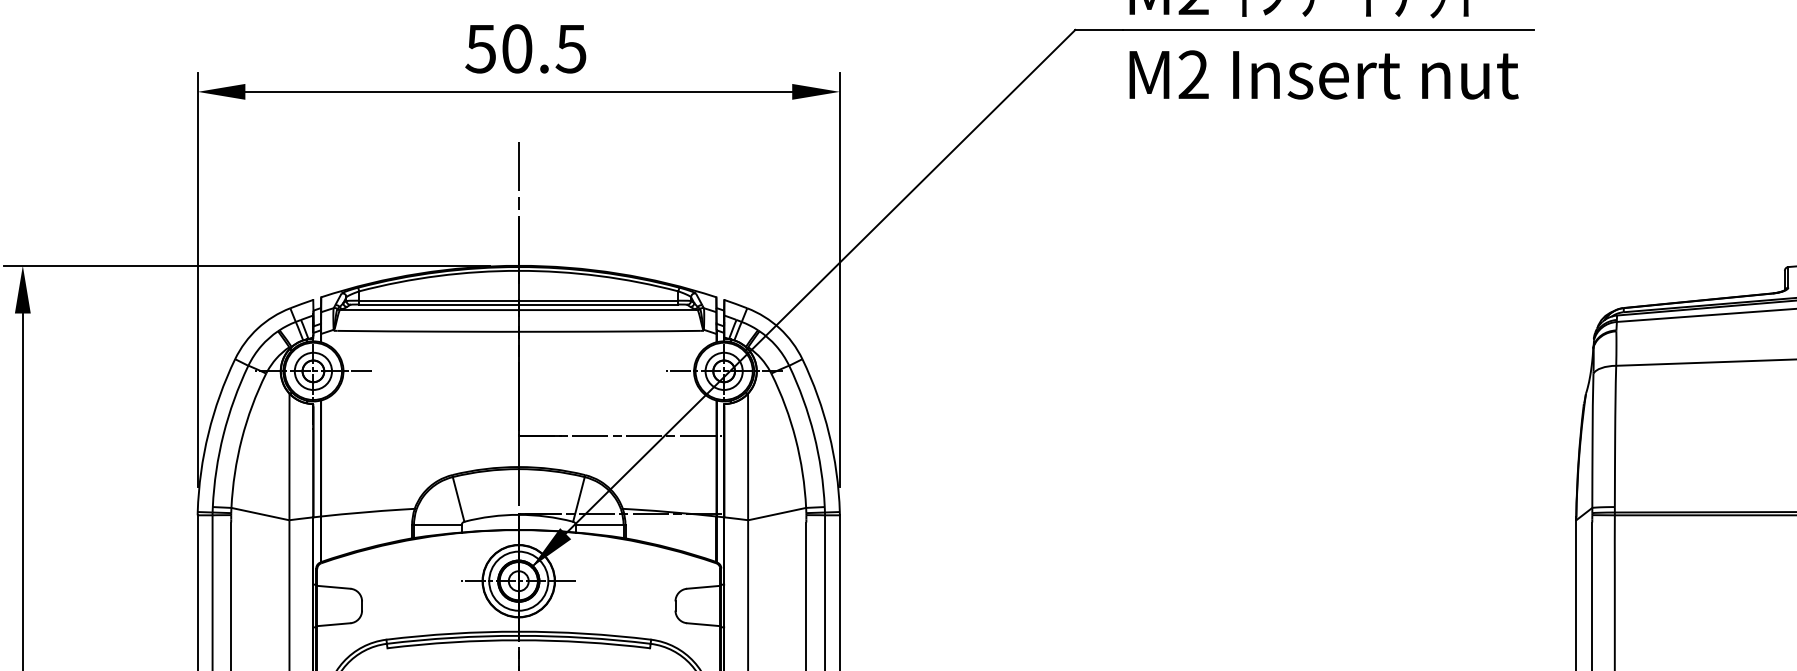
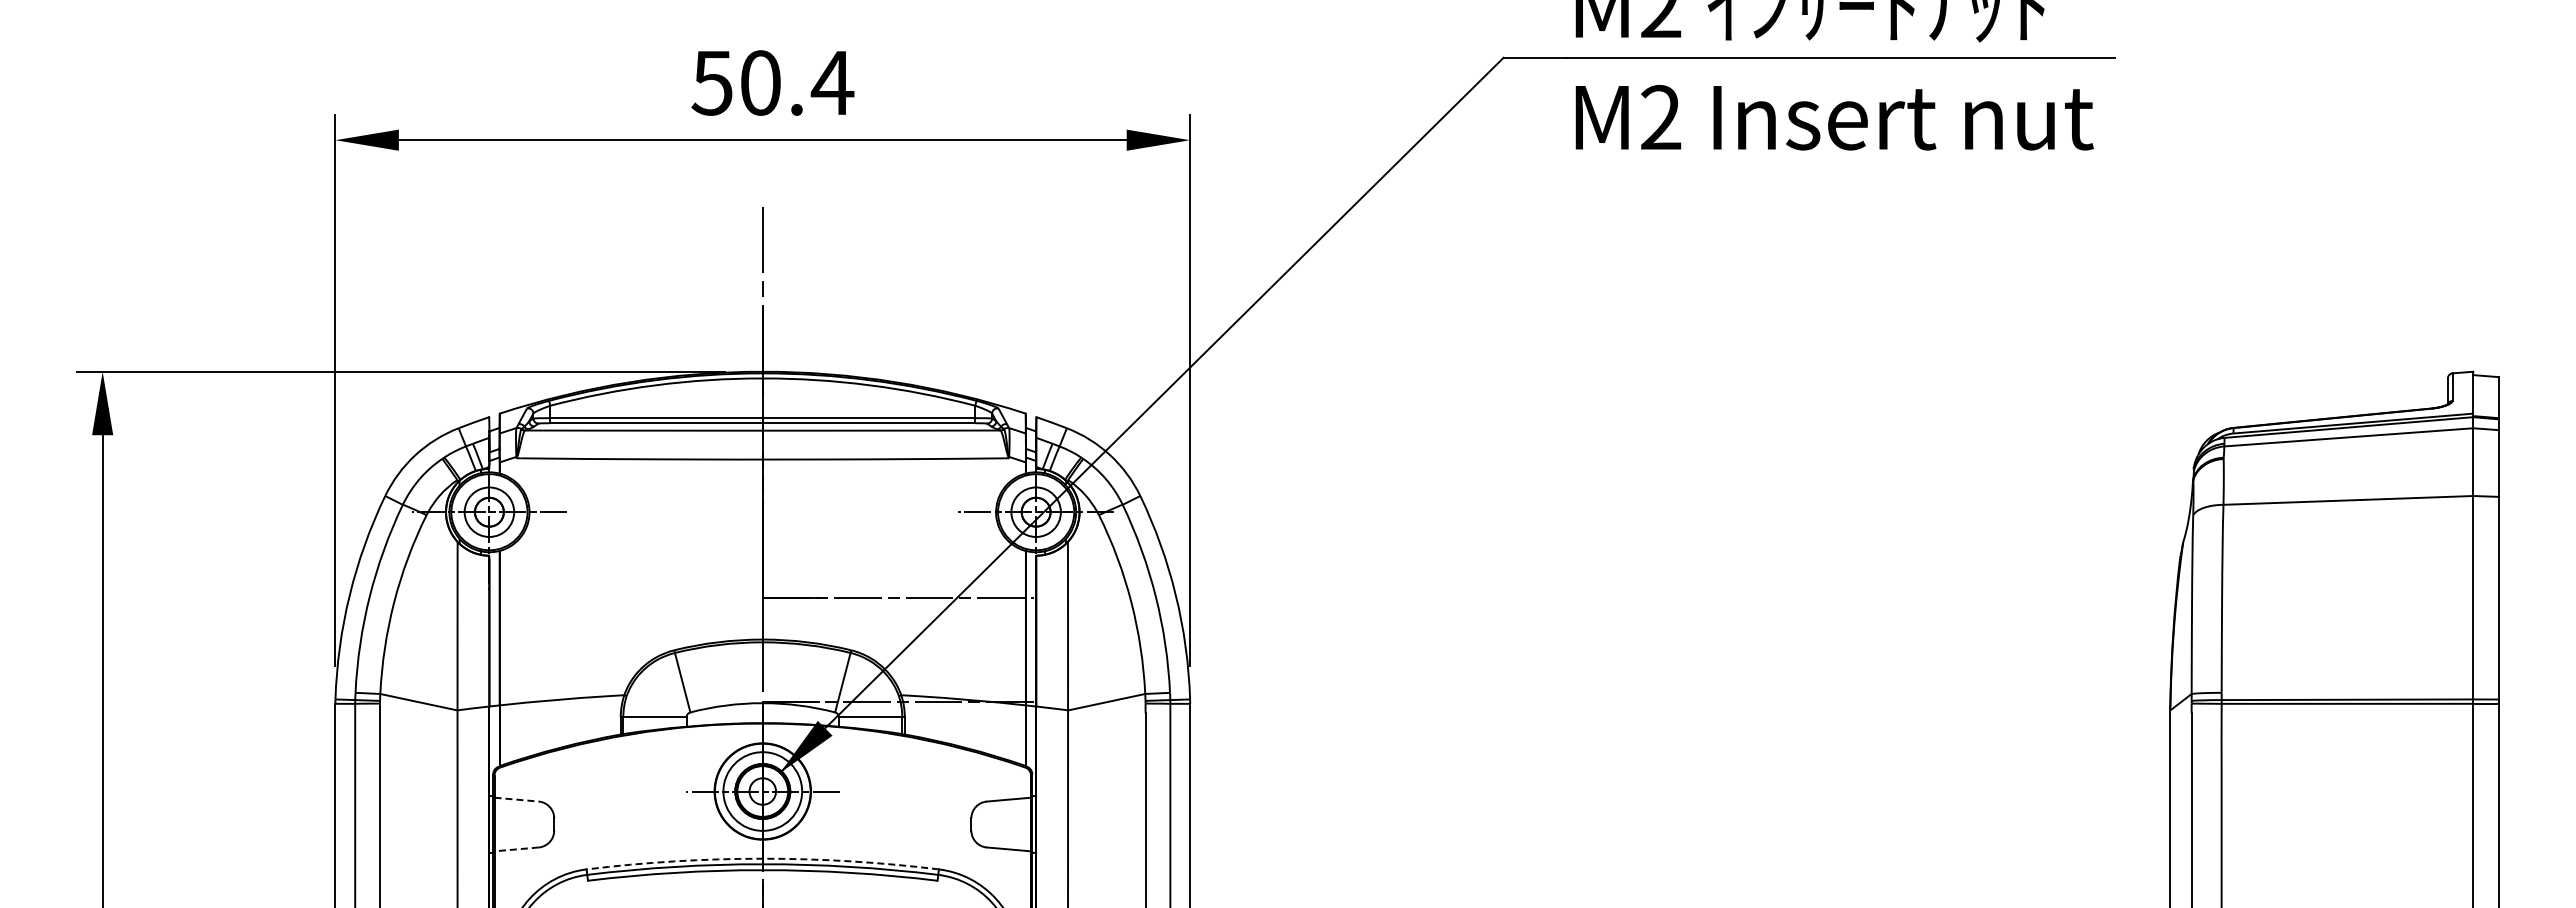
text: (571, 49) -> (832, 83), 50.5 -> 50.4
line: (334, 587) -> (517, 799), solid -> dashed
line: (333, 624) -> (516, 849), solid -> dashed
arc: (518, 631) -> (762, 858), solid -> dashed

